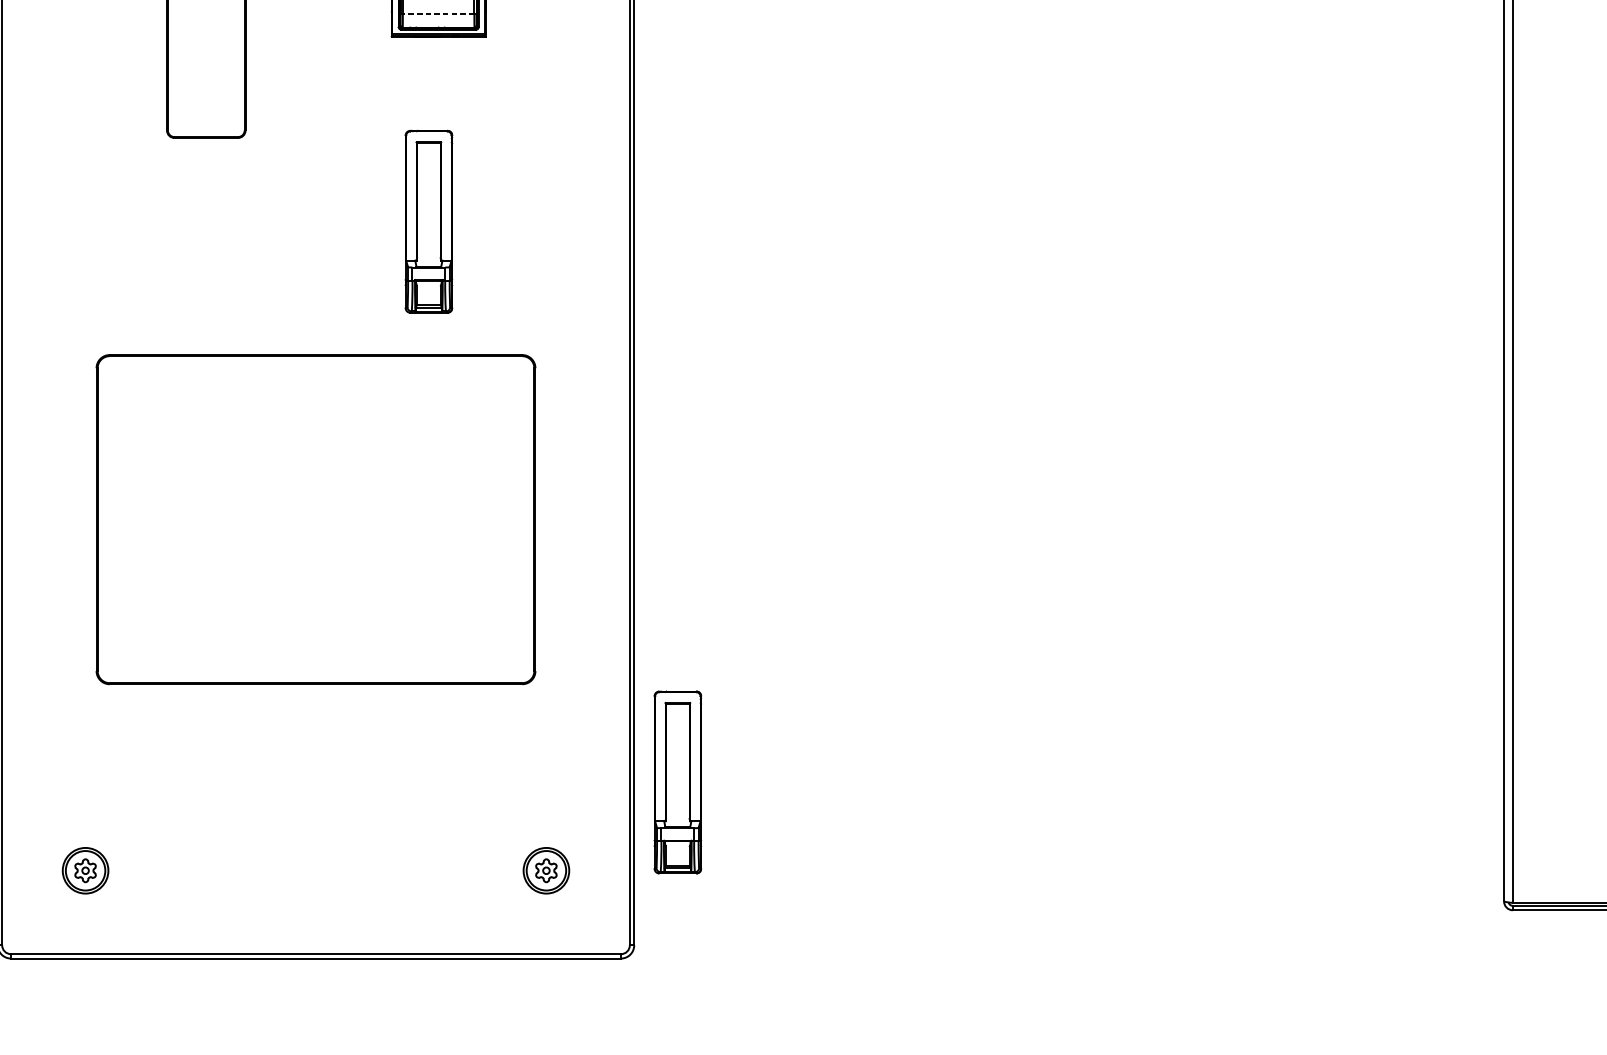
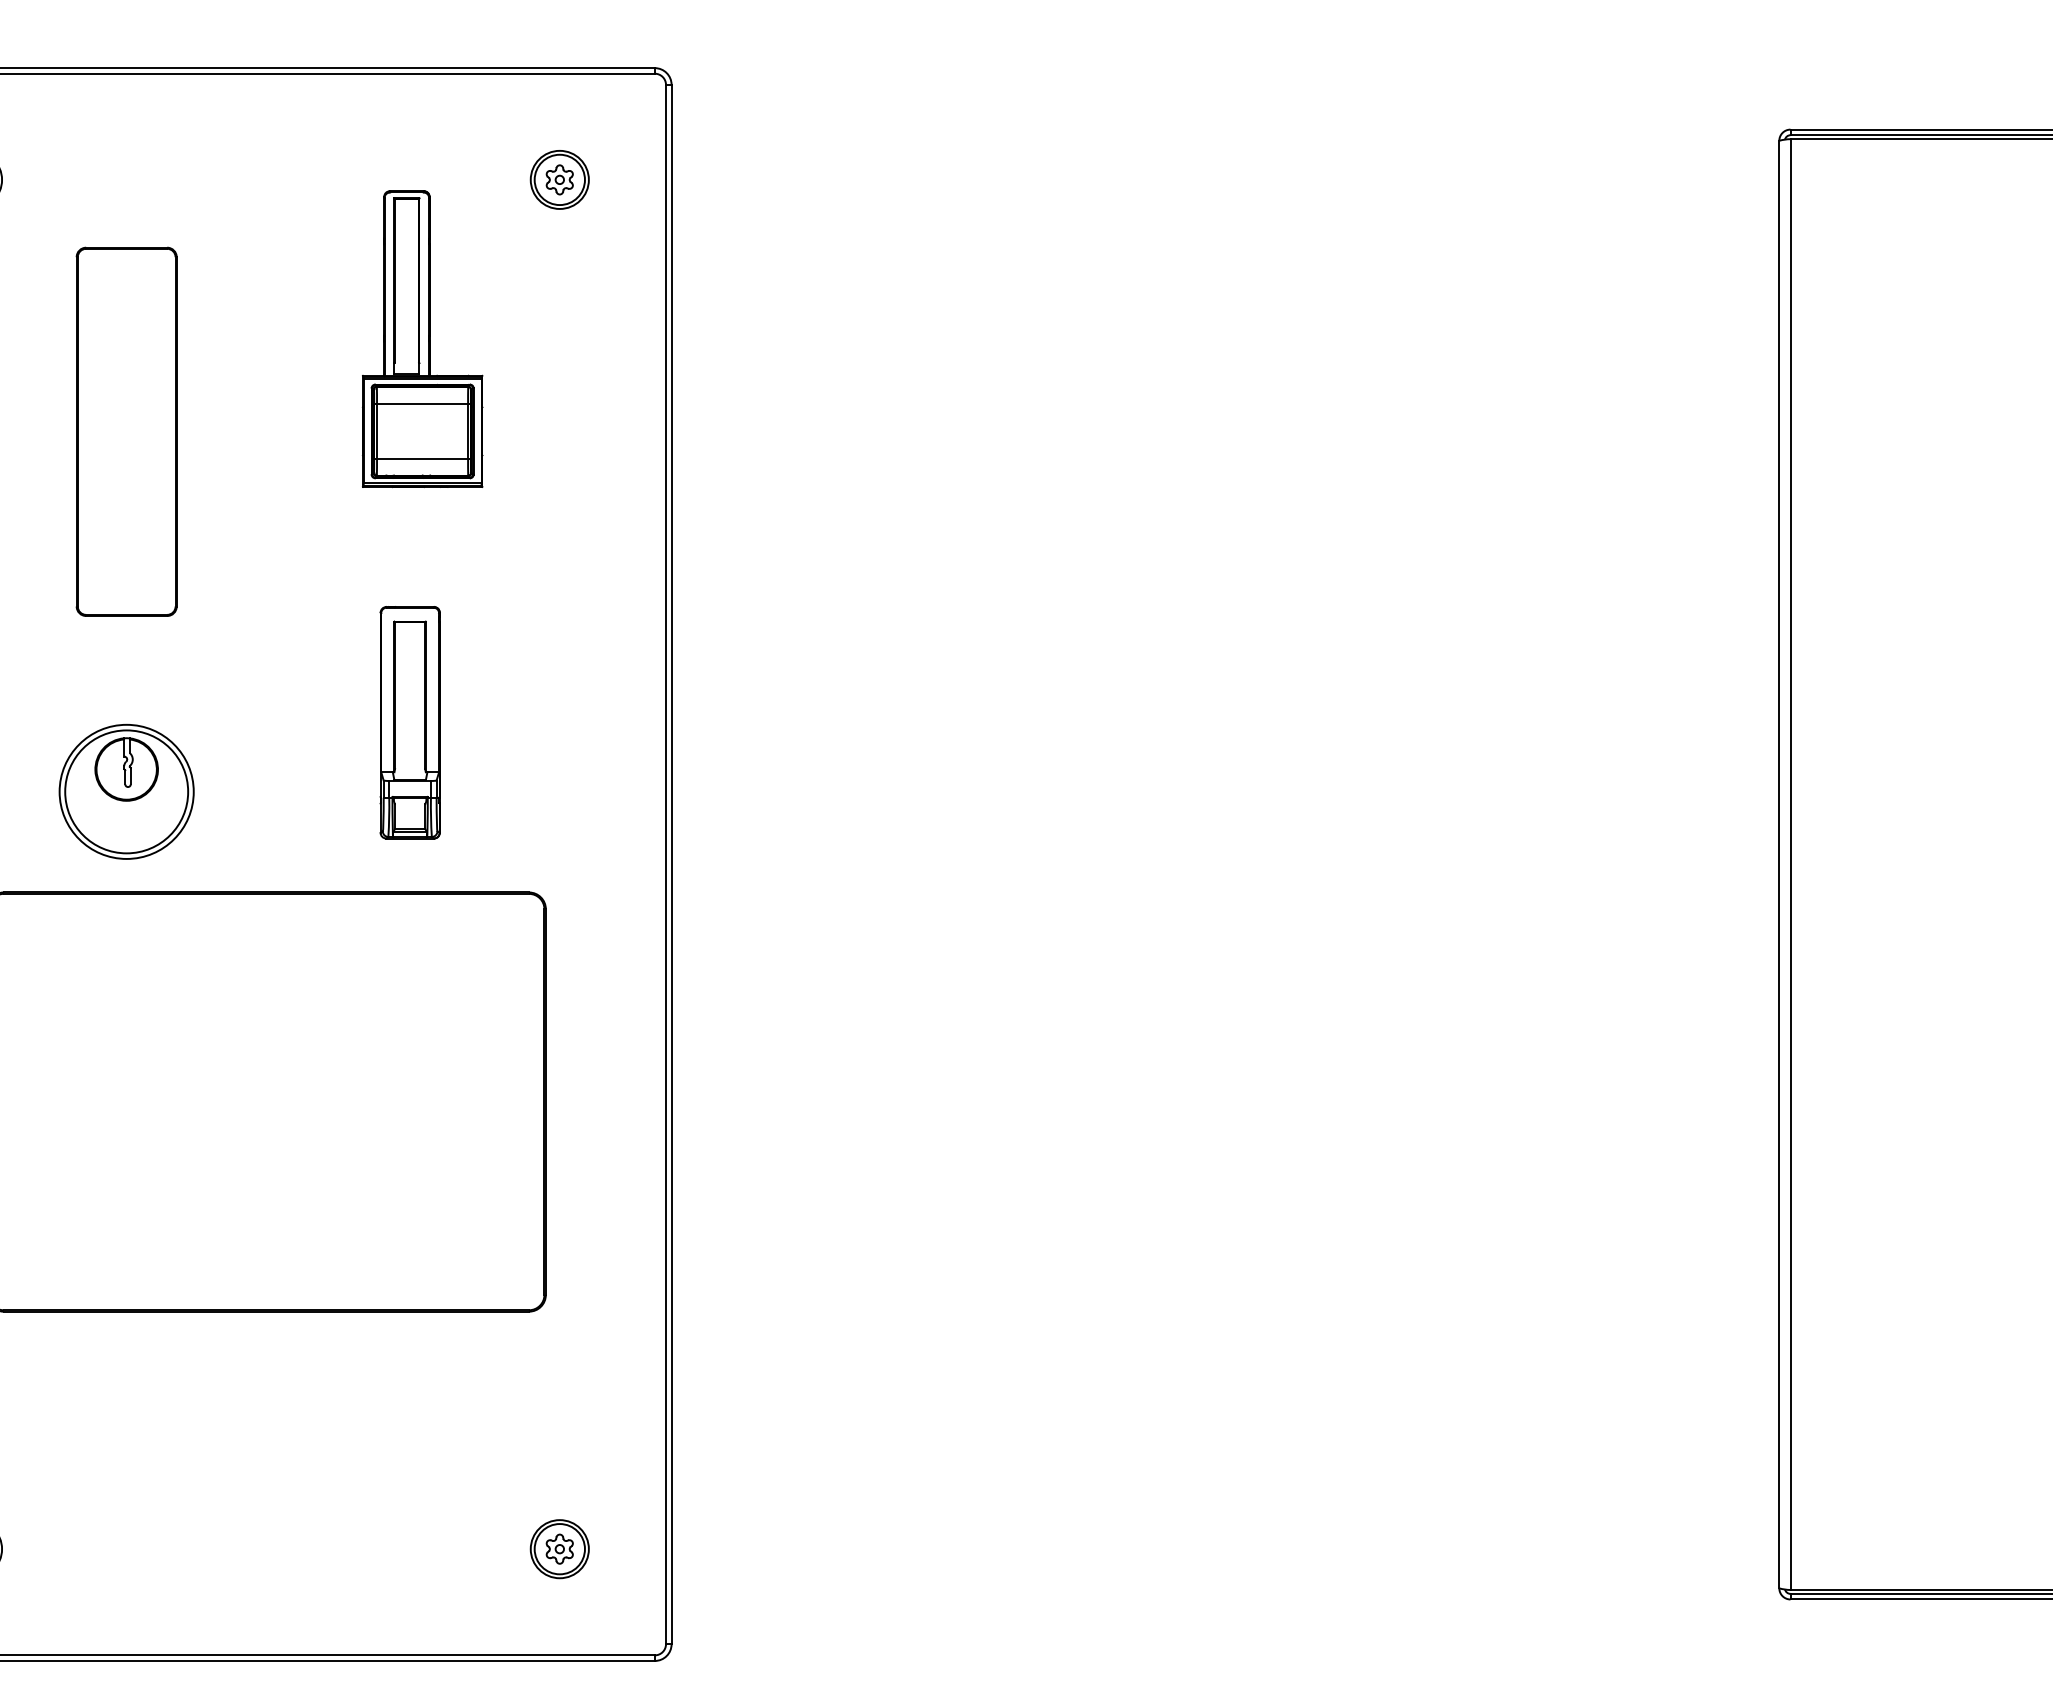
line: (438, 14) -> (422, 458), dashed -> solid
part: (206, 275) -> (126, 791), added
part: (677, 782) -> (726, 1436), removed

